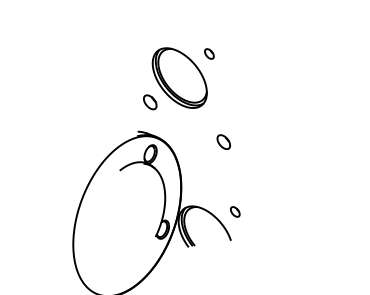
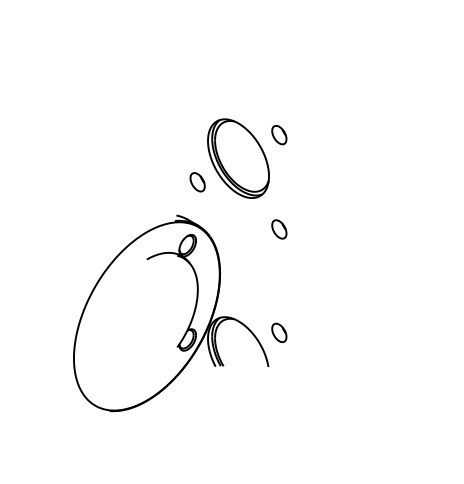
part: (209, 54) -> (279, 135), size x1.43
part: (223, 142) -> (279, 229), moved
part: (235, 211) -> (279, 332), size x1.43

